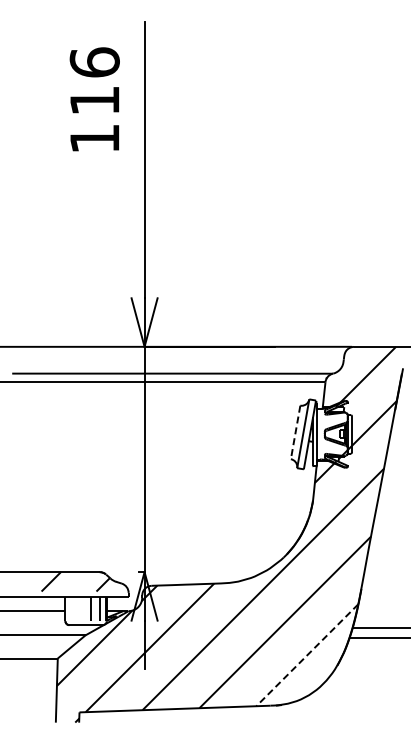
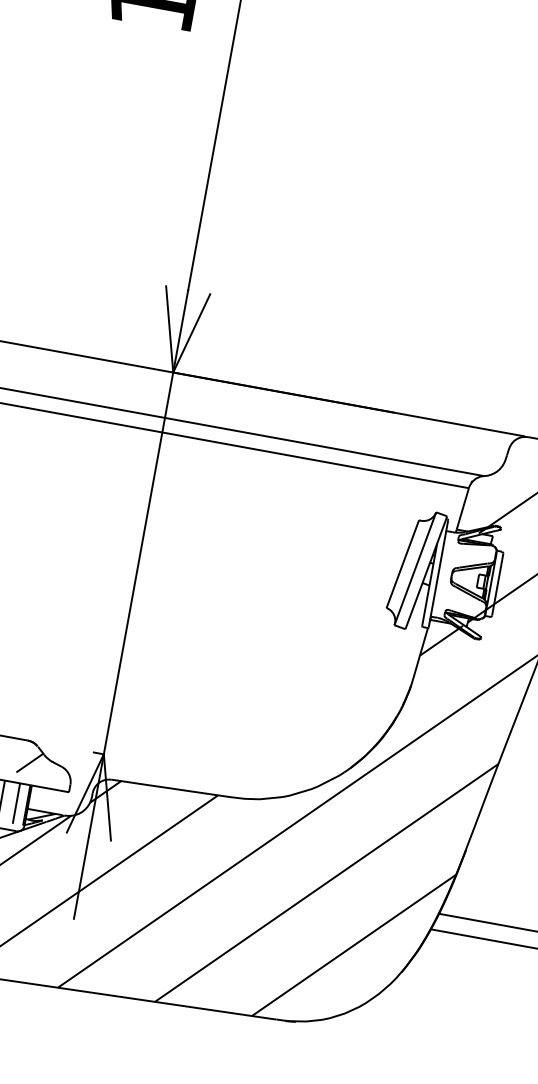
line: (295, 432) -> (402, 564), dashed -> solid
line: (307, 655) -> (354, 945), dashed -> solid

